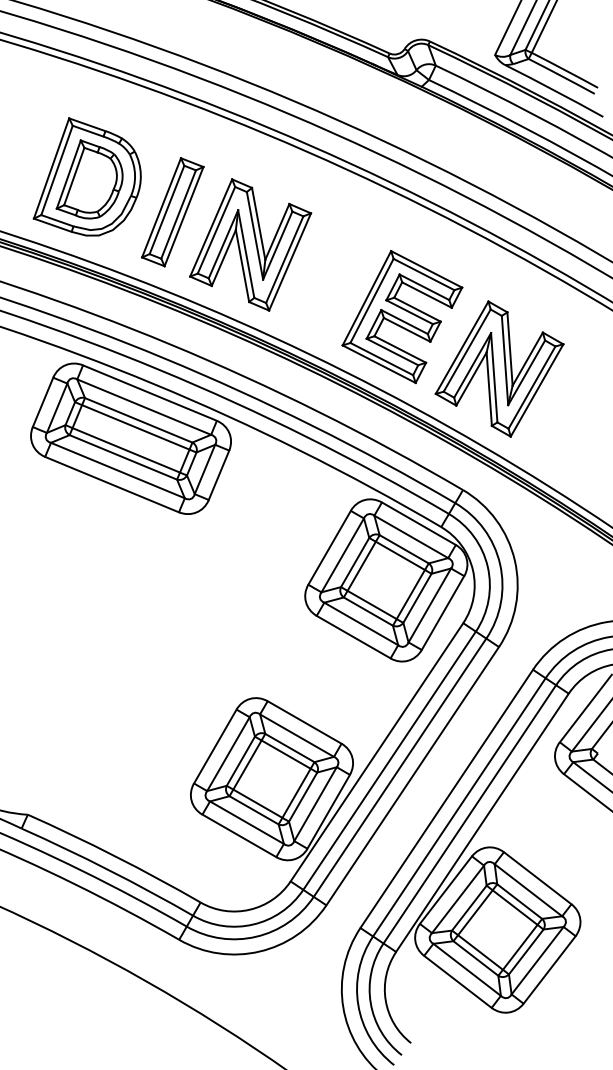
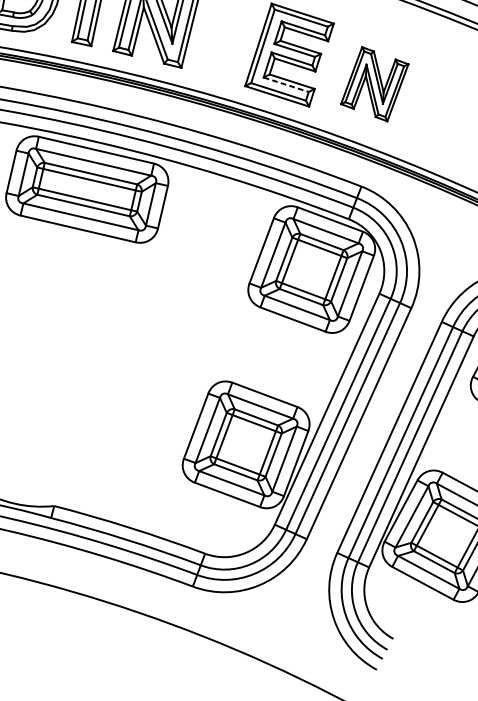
line: (392, 352) -> (286, 85), solid -> dashed
part: (499, 368) -> (374, 83), size x0.7

